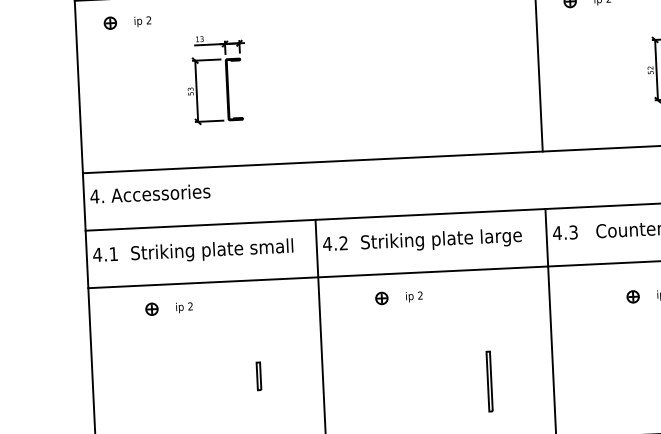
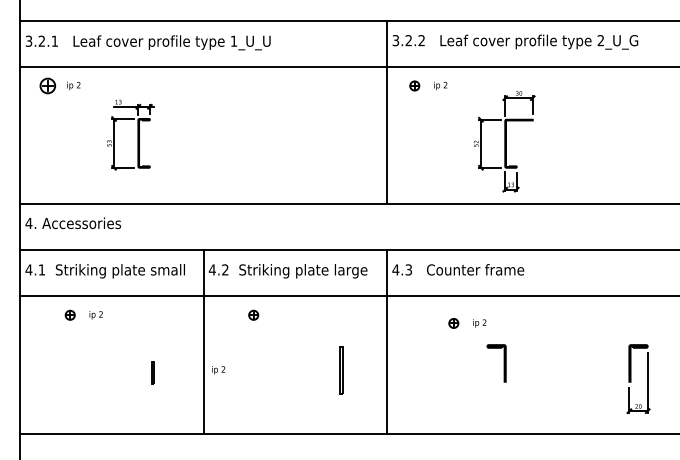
part: (109, 22) -> (47, 85), size x1.6
text: (414, 297) -> (218, 370), moved
line: (488, 381) -> (340, 370), moved

